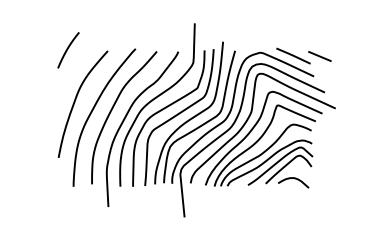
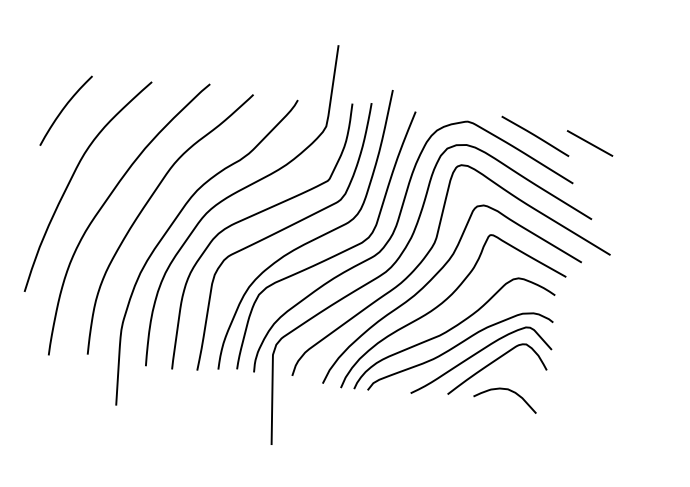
curve: (68, 49) -> (66, 108), moved

